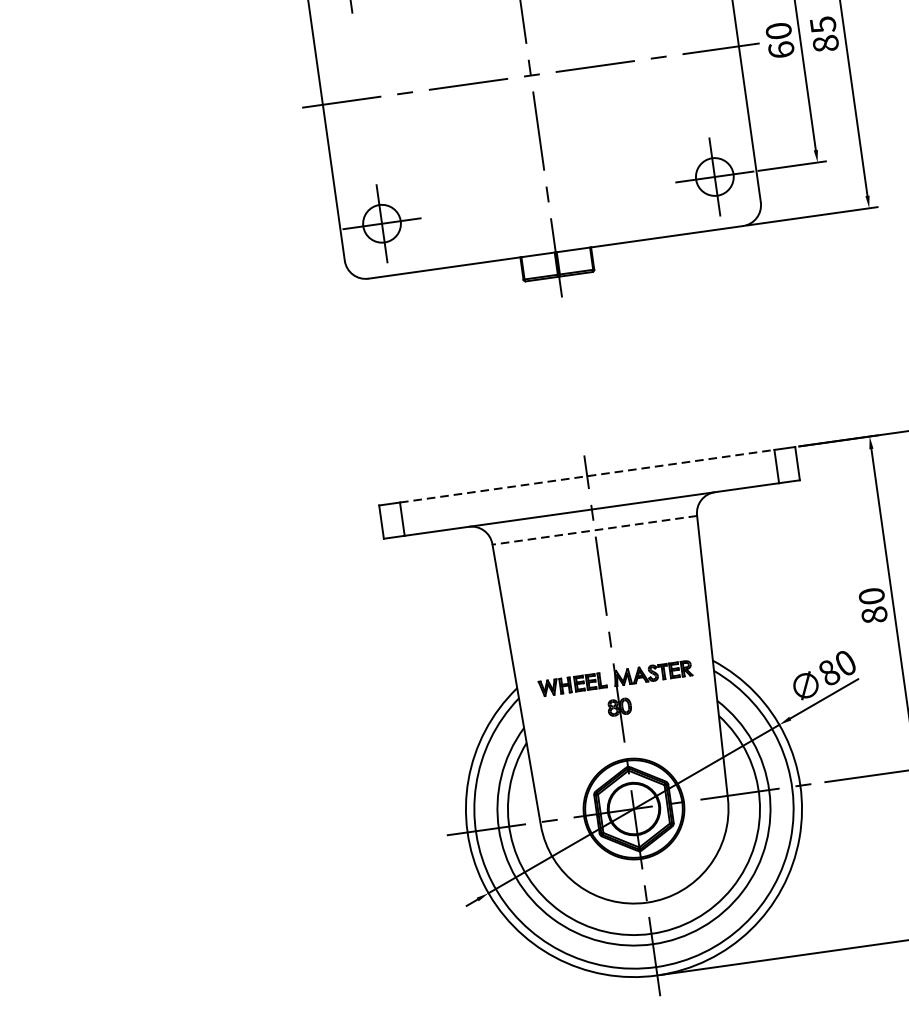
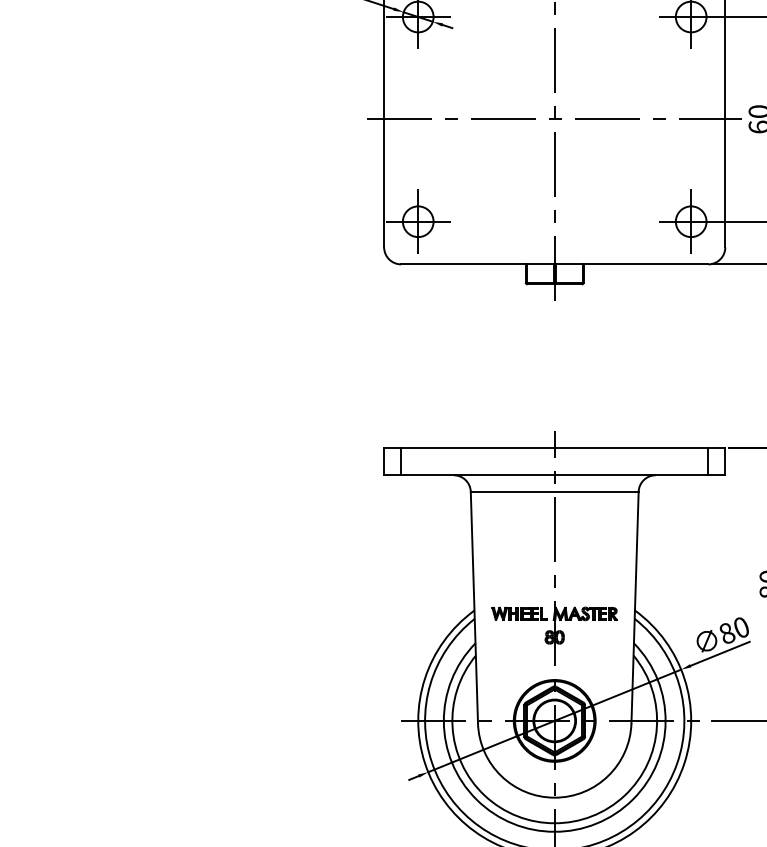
line: (586, 475) -> (554, 447), dashed -> solid
line: (594, 530) -> (554, 492), dashed -> solid

